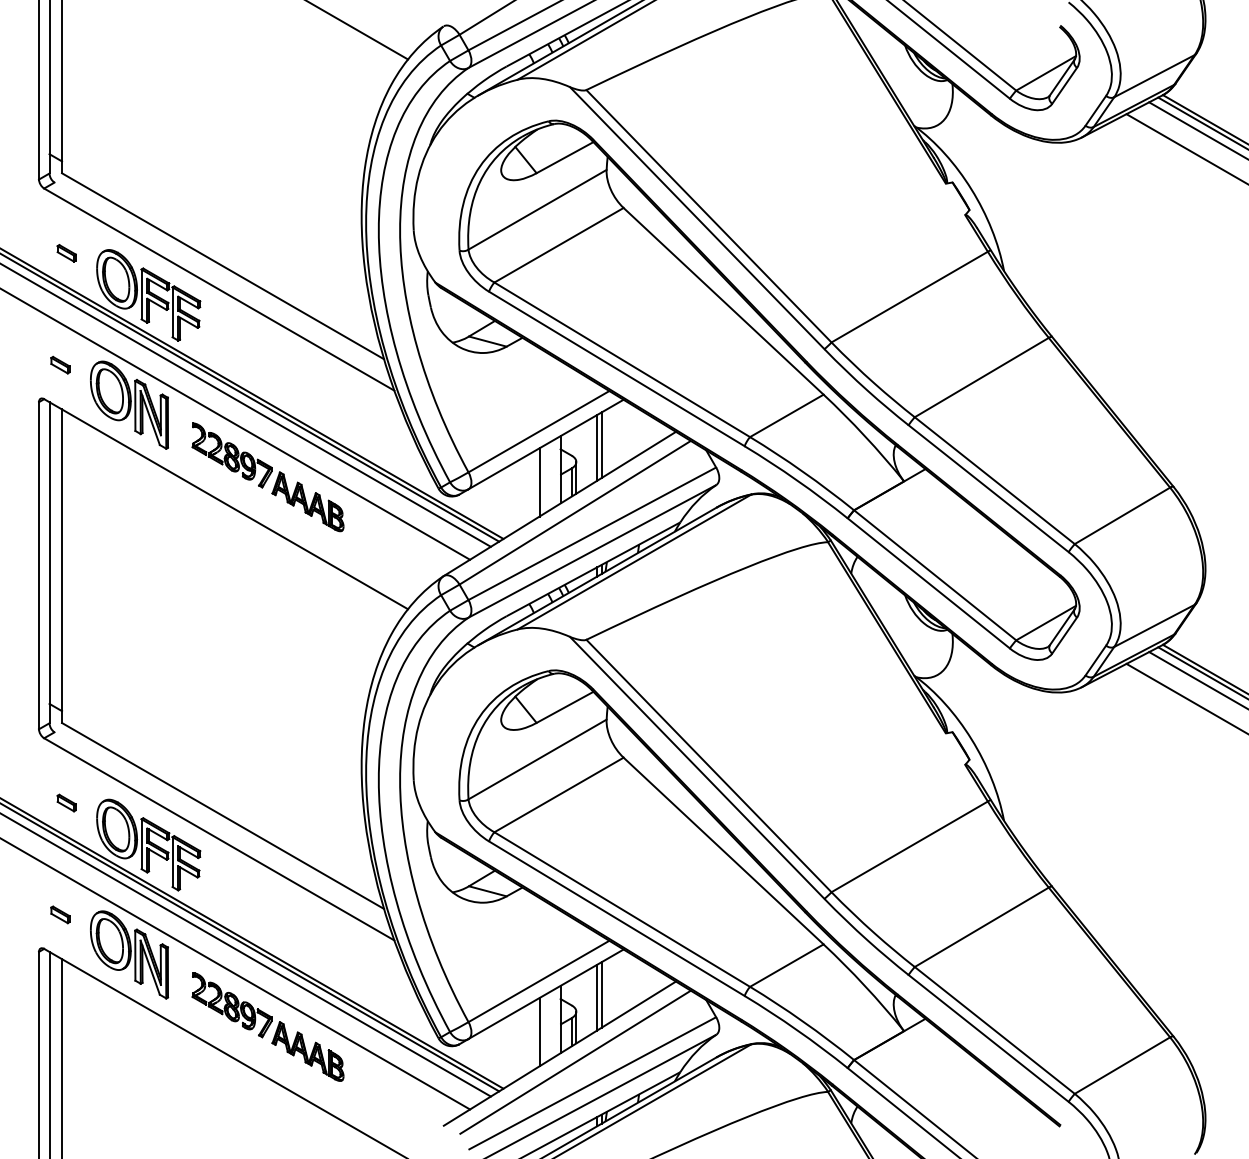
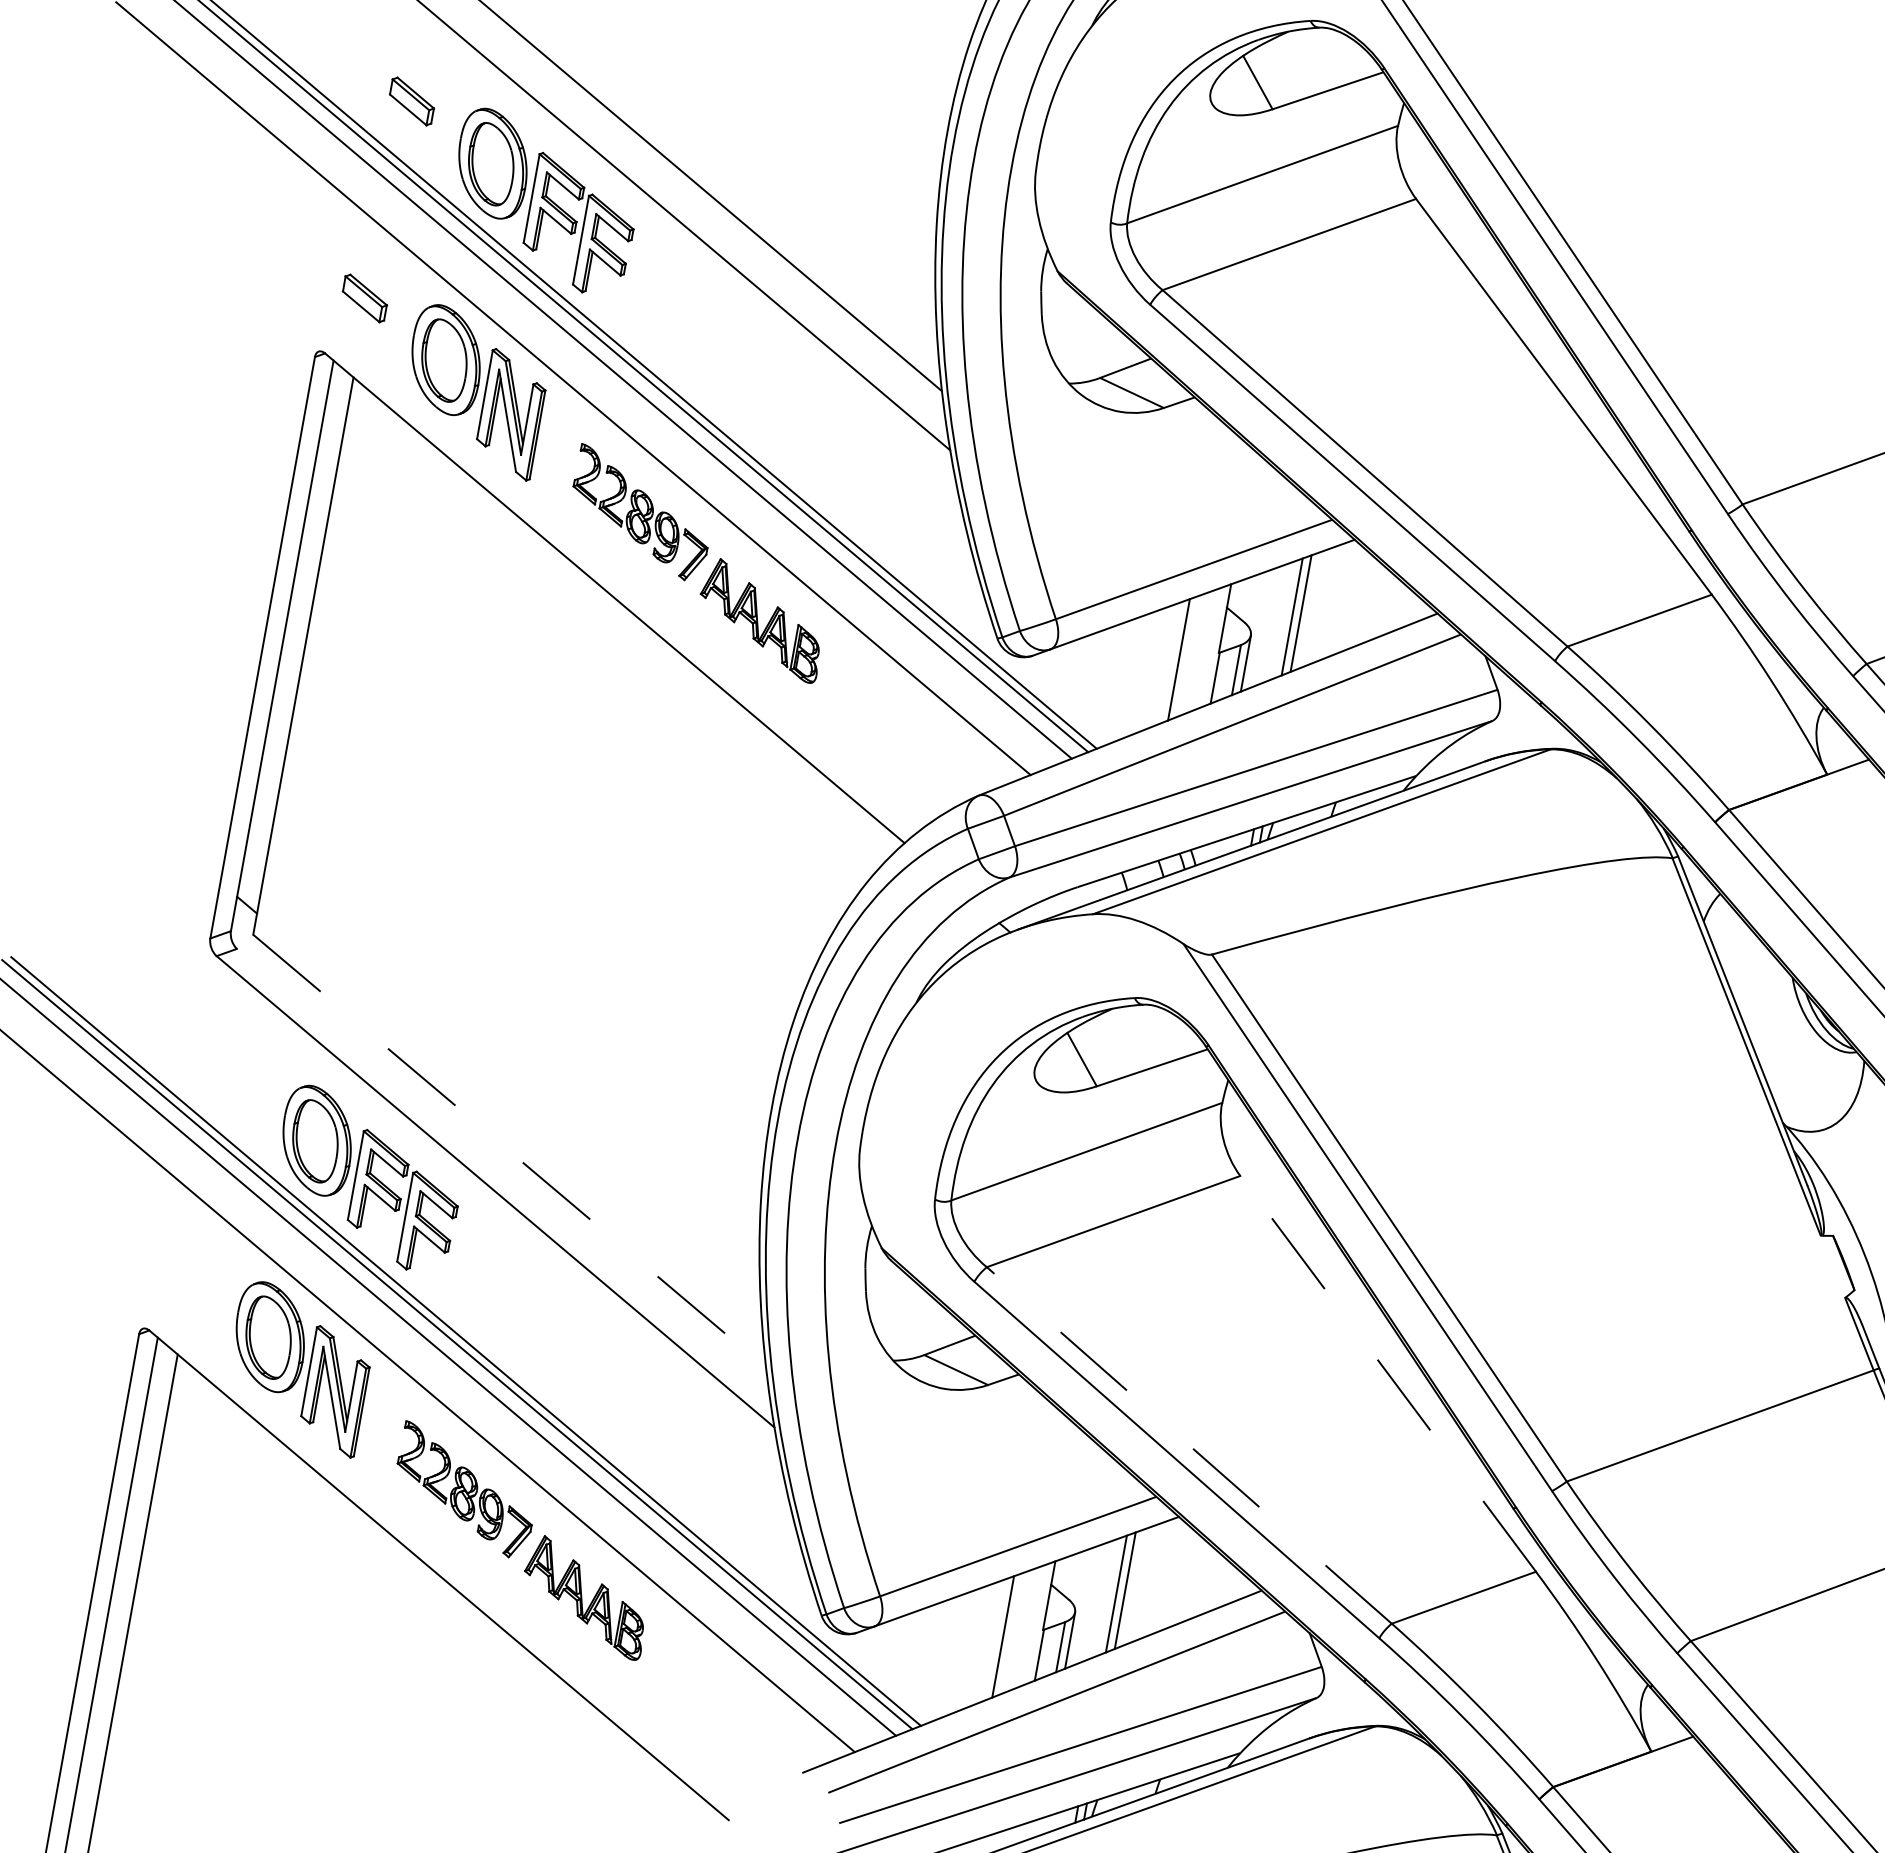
part: (66, 253) -> (411, 101), size x1.4
part: (60, 364) -> (365, 297), size x1.4
part: (66, 802) -> (235, 1077), removed
line: (223, 815) -> (510, 1150), solid -> dashed
line: (723, 851) -> (1387, 1374), solid -> dashed
line: (621, 909) -> (1187, 1445), solid -> dashed
part: (60, 914) -> (189, 1274), removed

